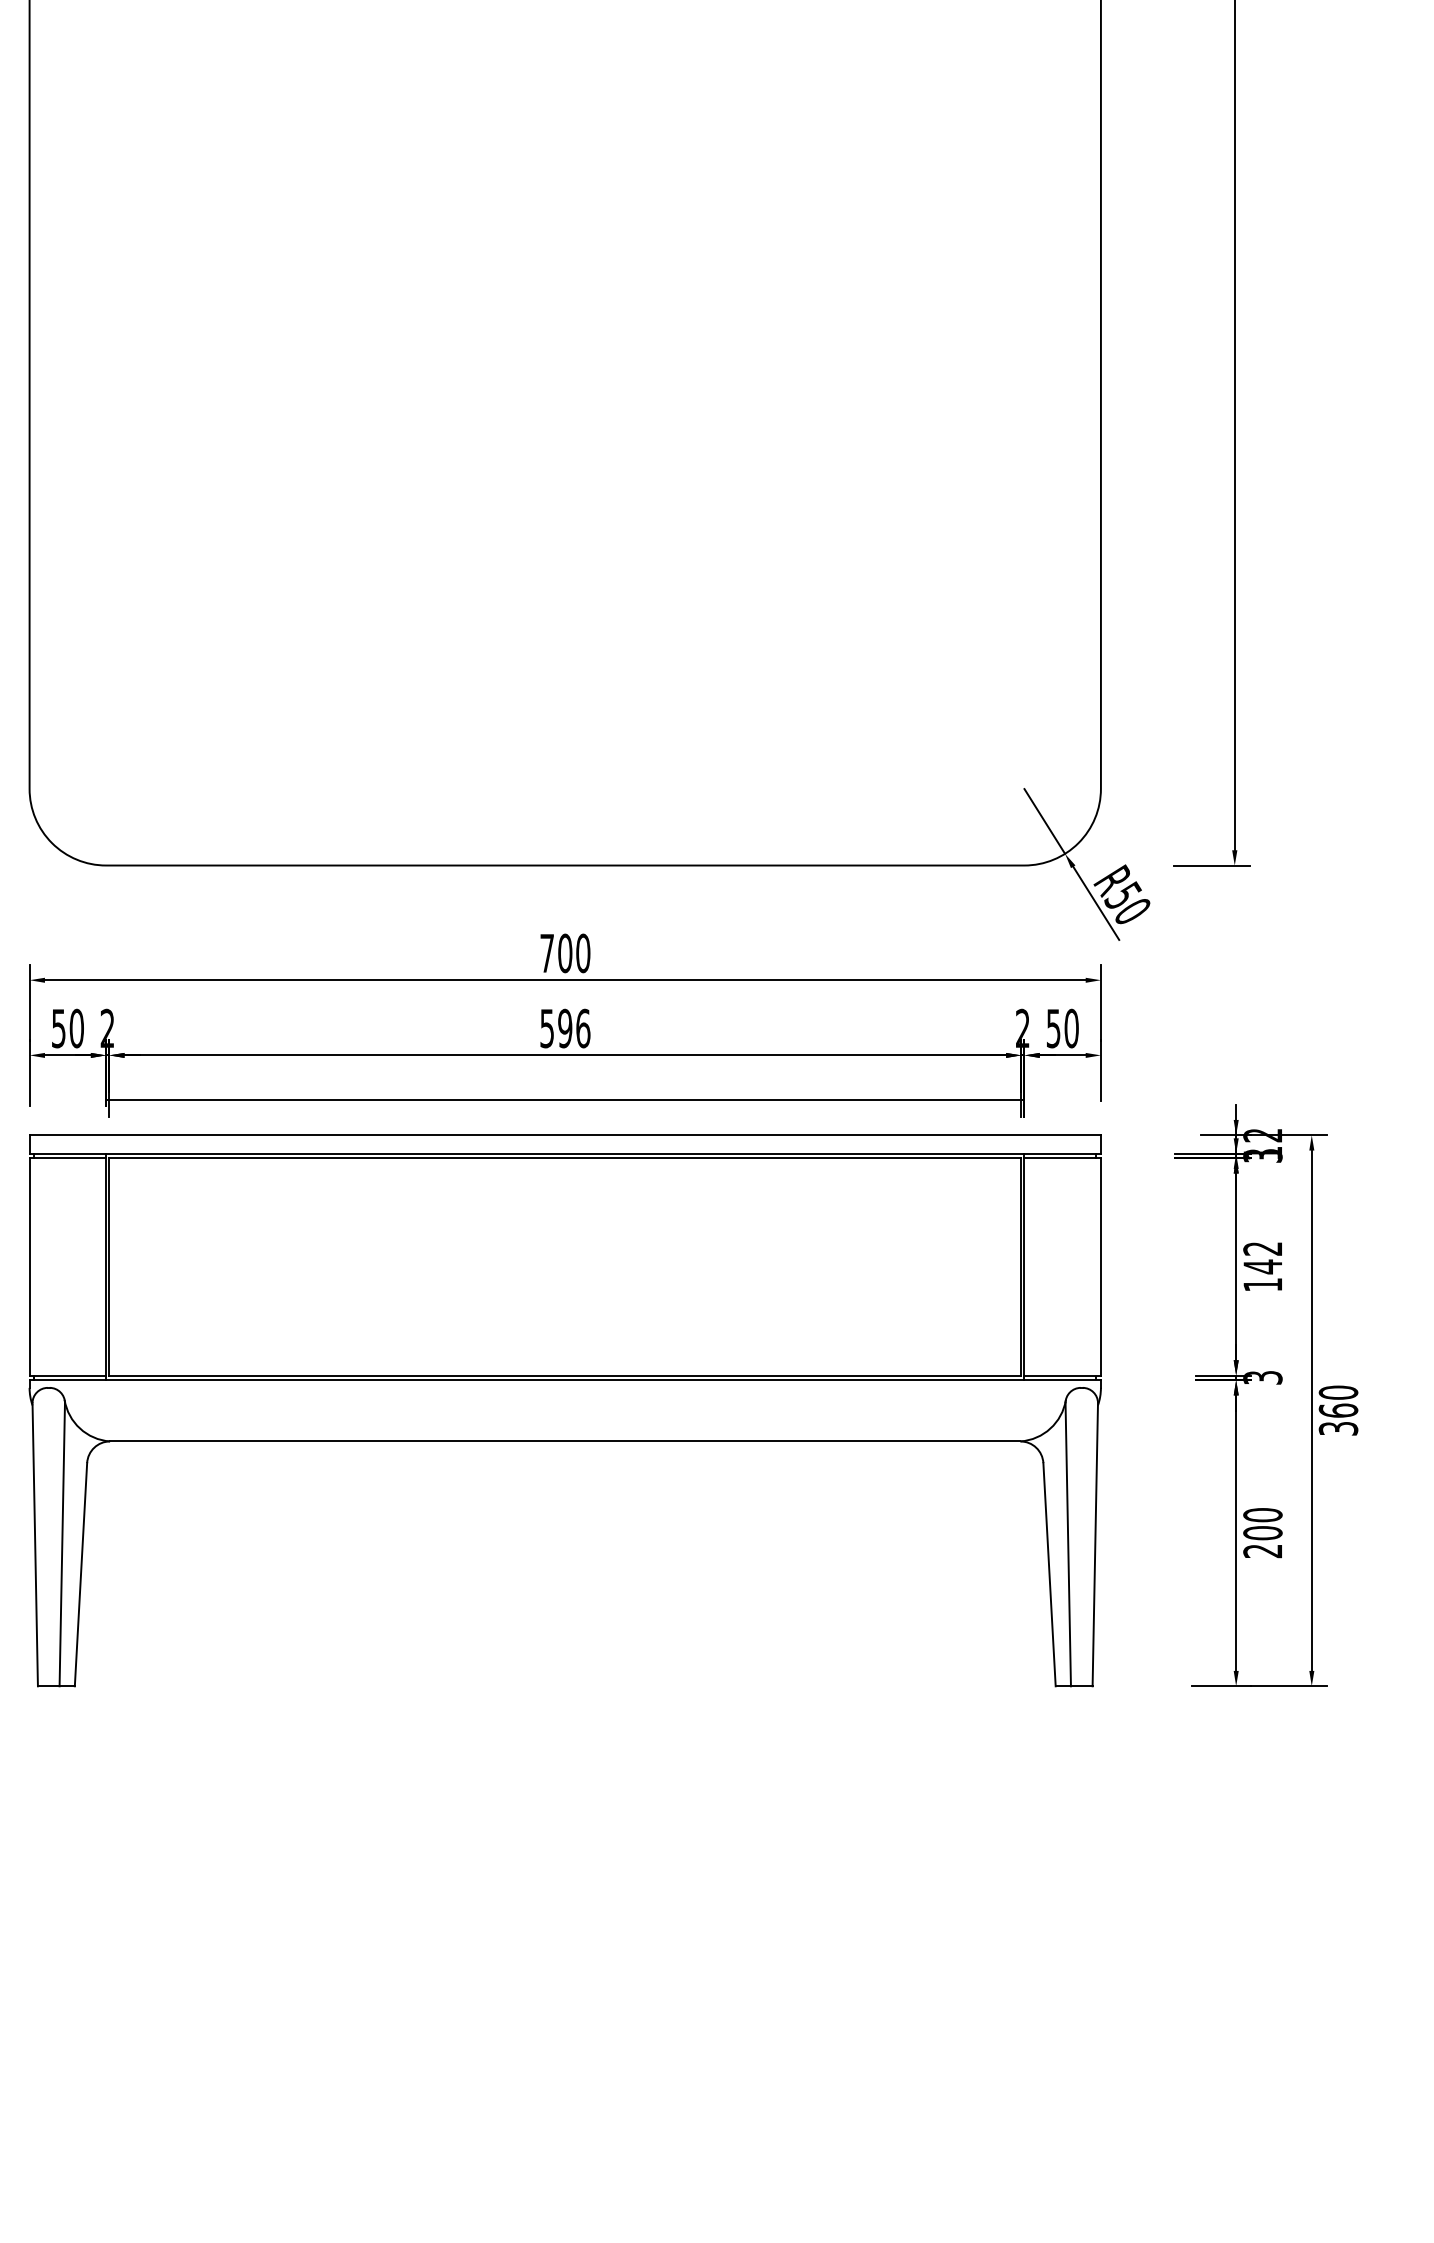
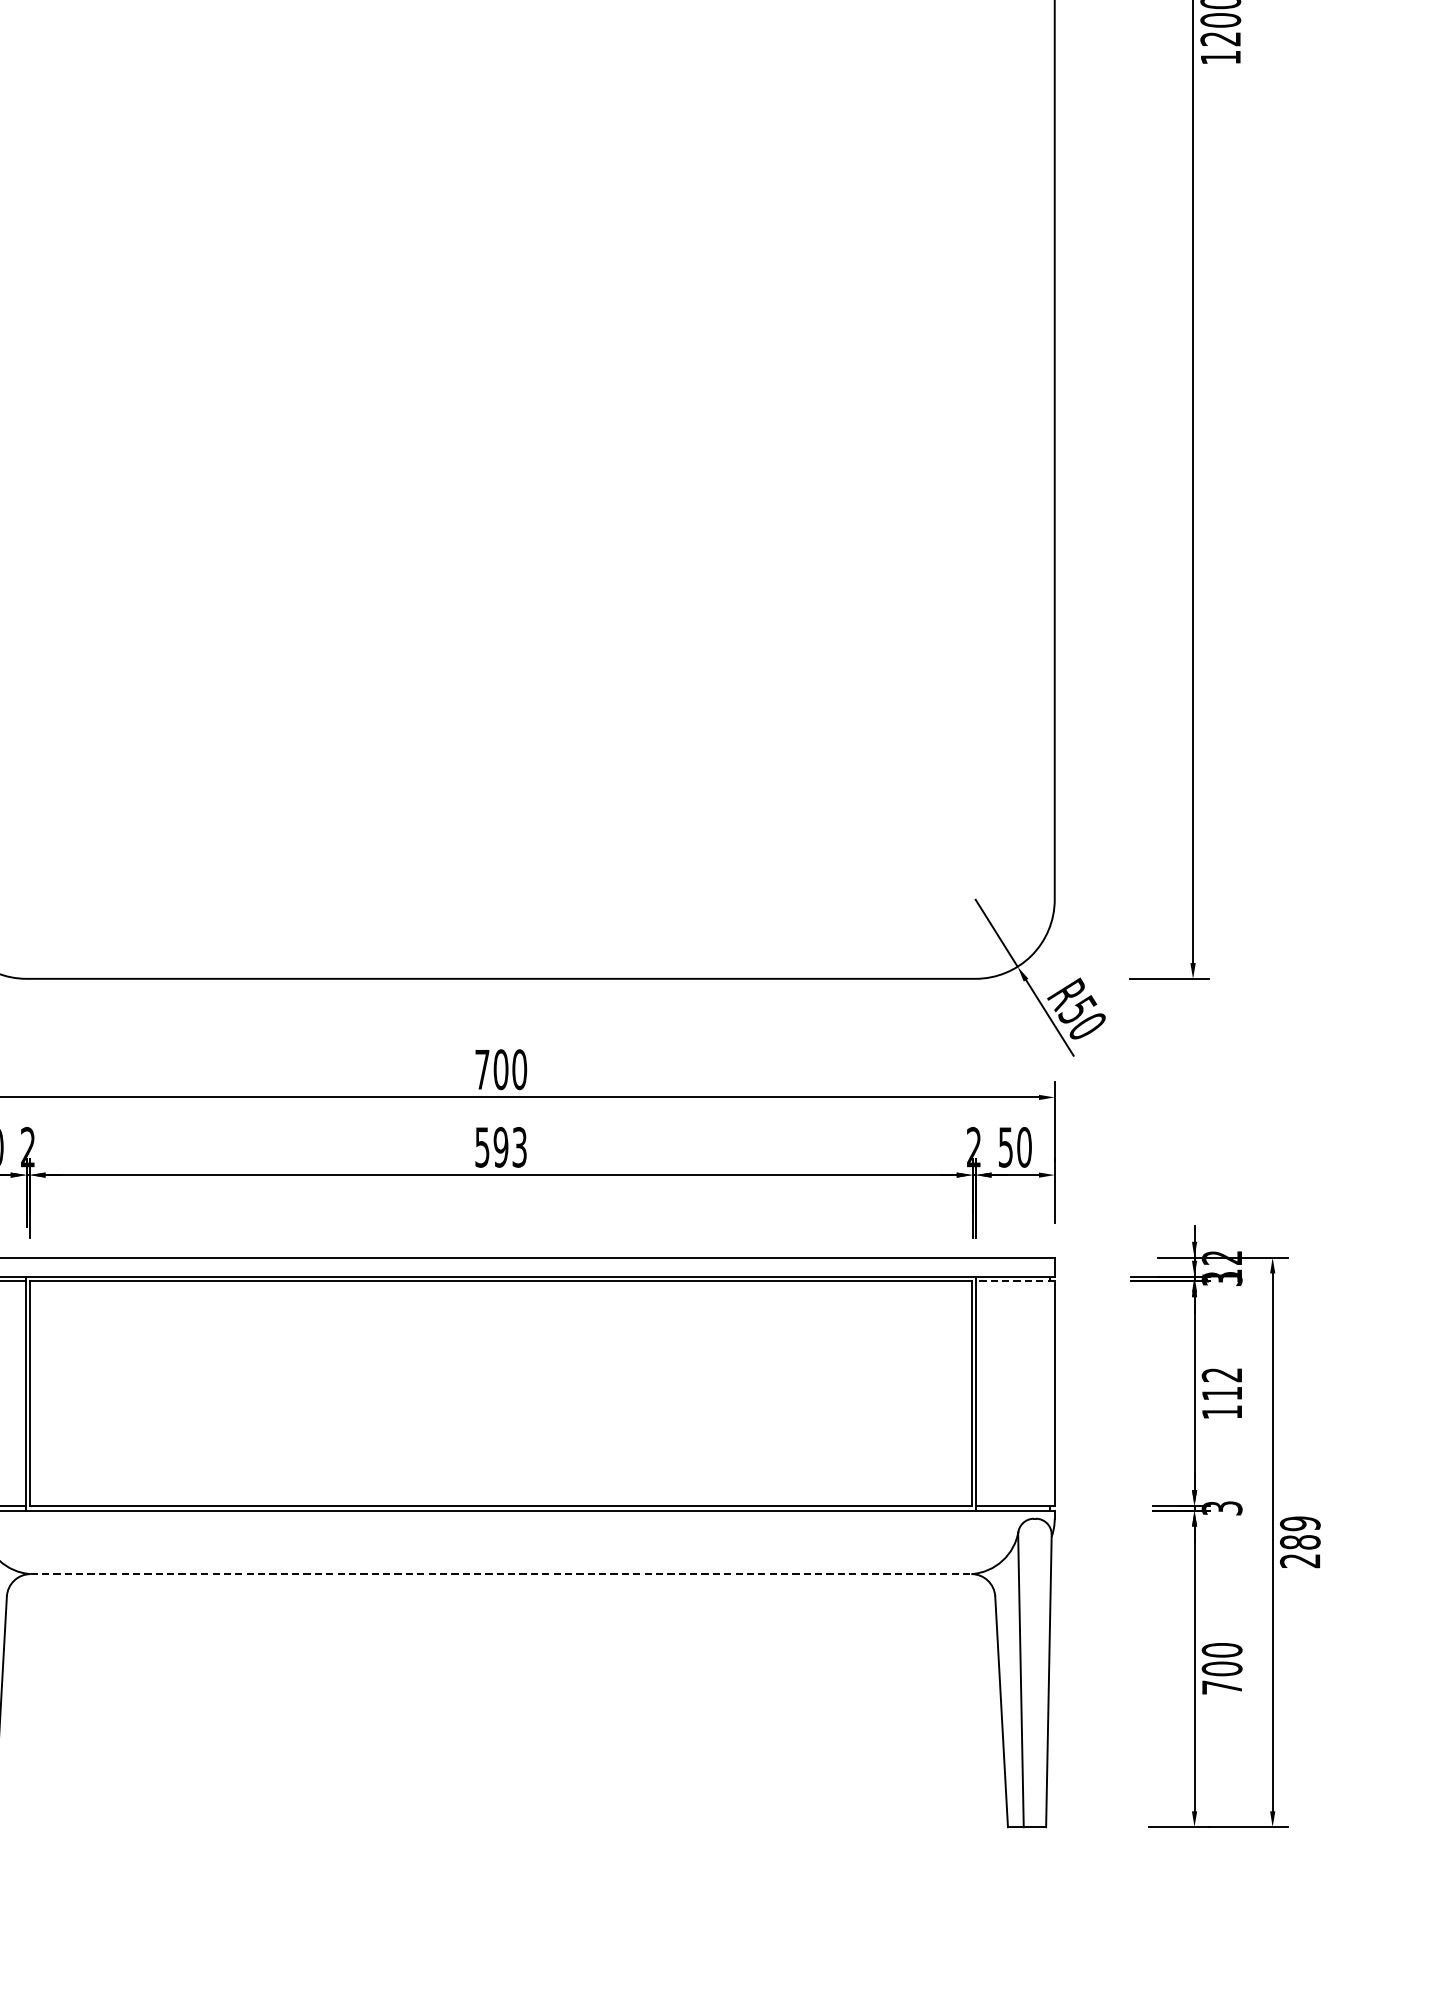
text: (583, 1028) -> (519, 1147), 596 -> 593
line: (565, 1100) -> (501, 1221), removed
line: (1062, 1158) -> (1015, 1281), solid -> dashed
text: (1262, 1266) -> (1221, 1393), 142 -> 112
text: (1338, 1410) -> (1300, 1542), 360 -> 289
line: (565, 1441) -> (501, 1574), solid -> dashed
text: (1262, 1551) -> (1221, 1687), 200 -> 700

